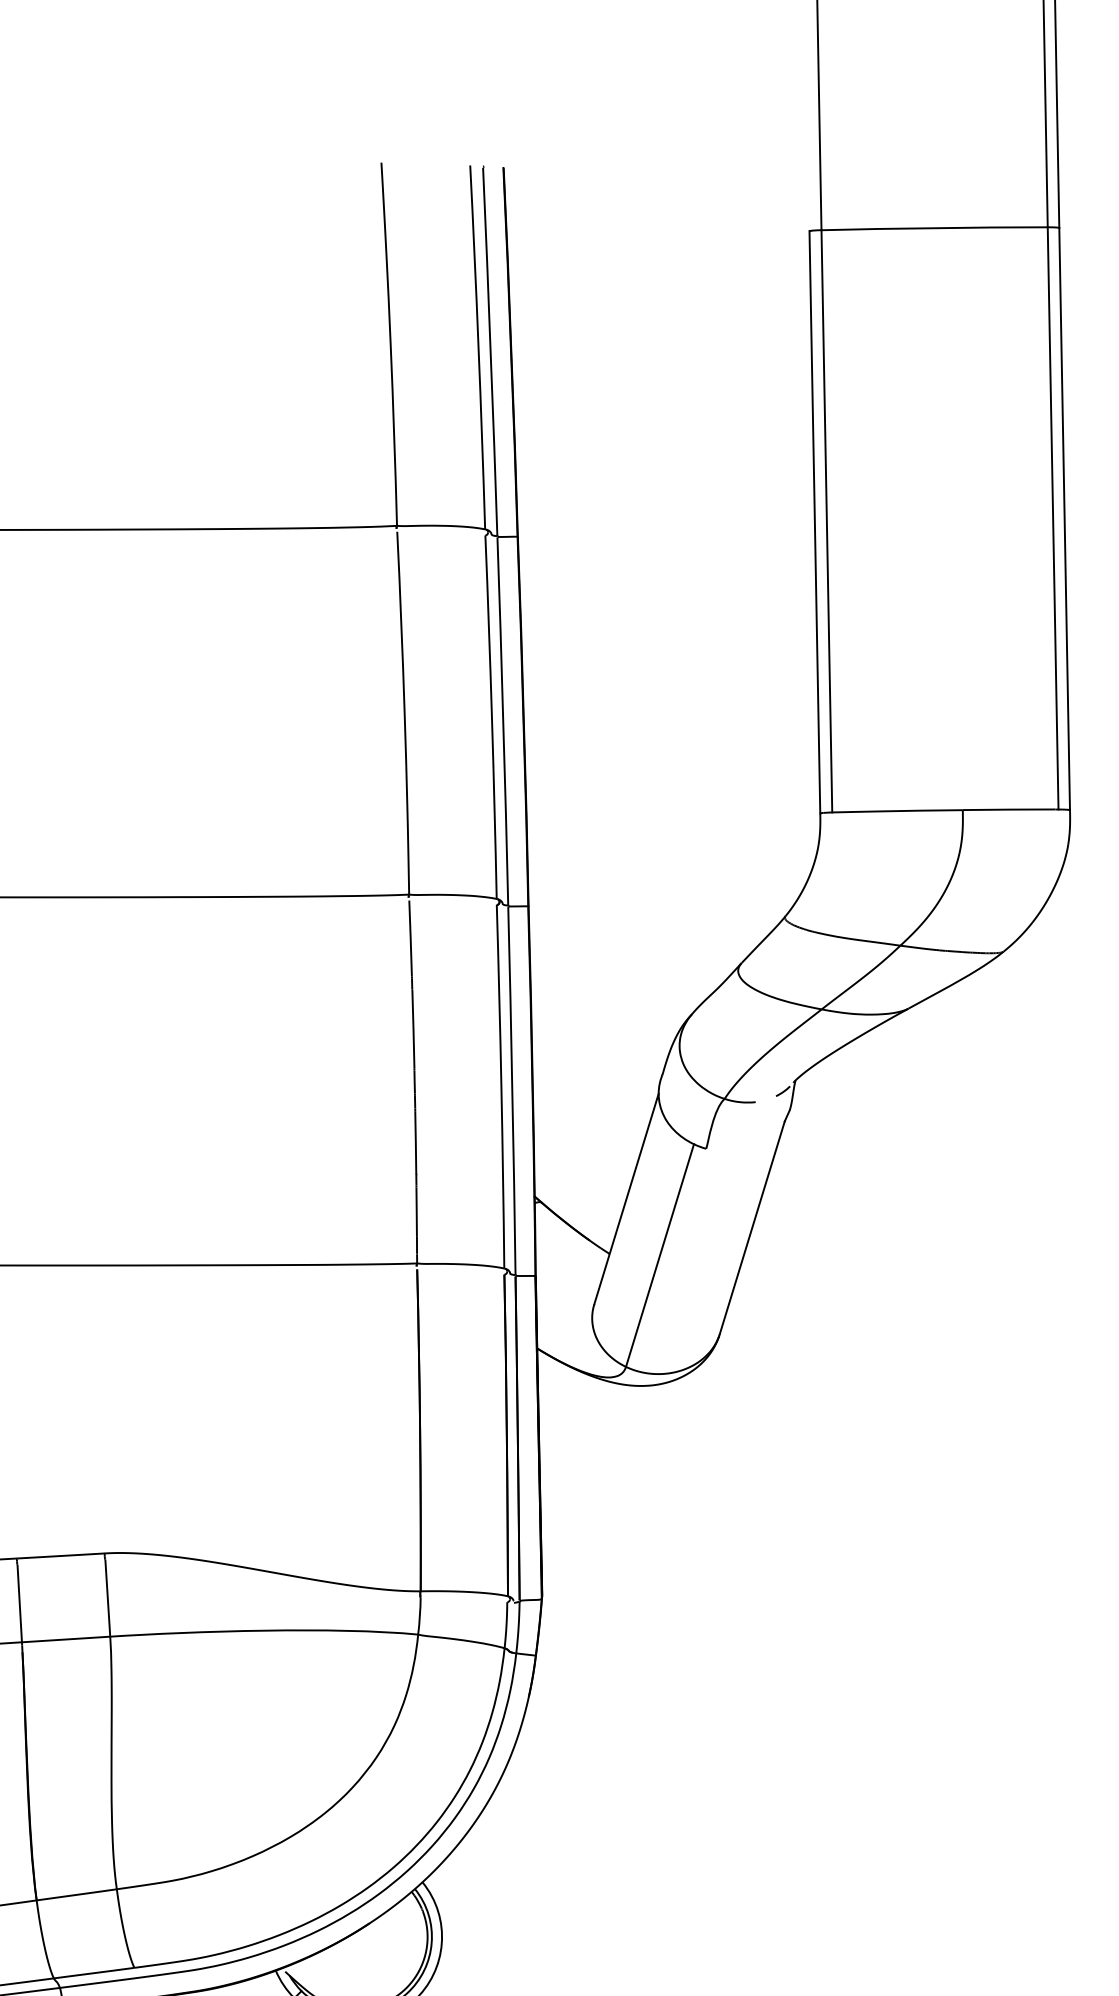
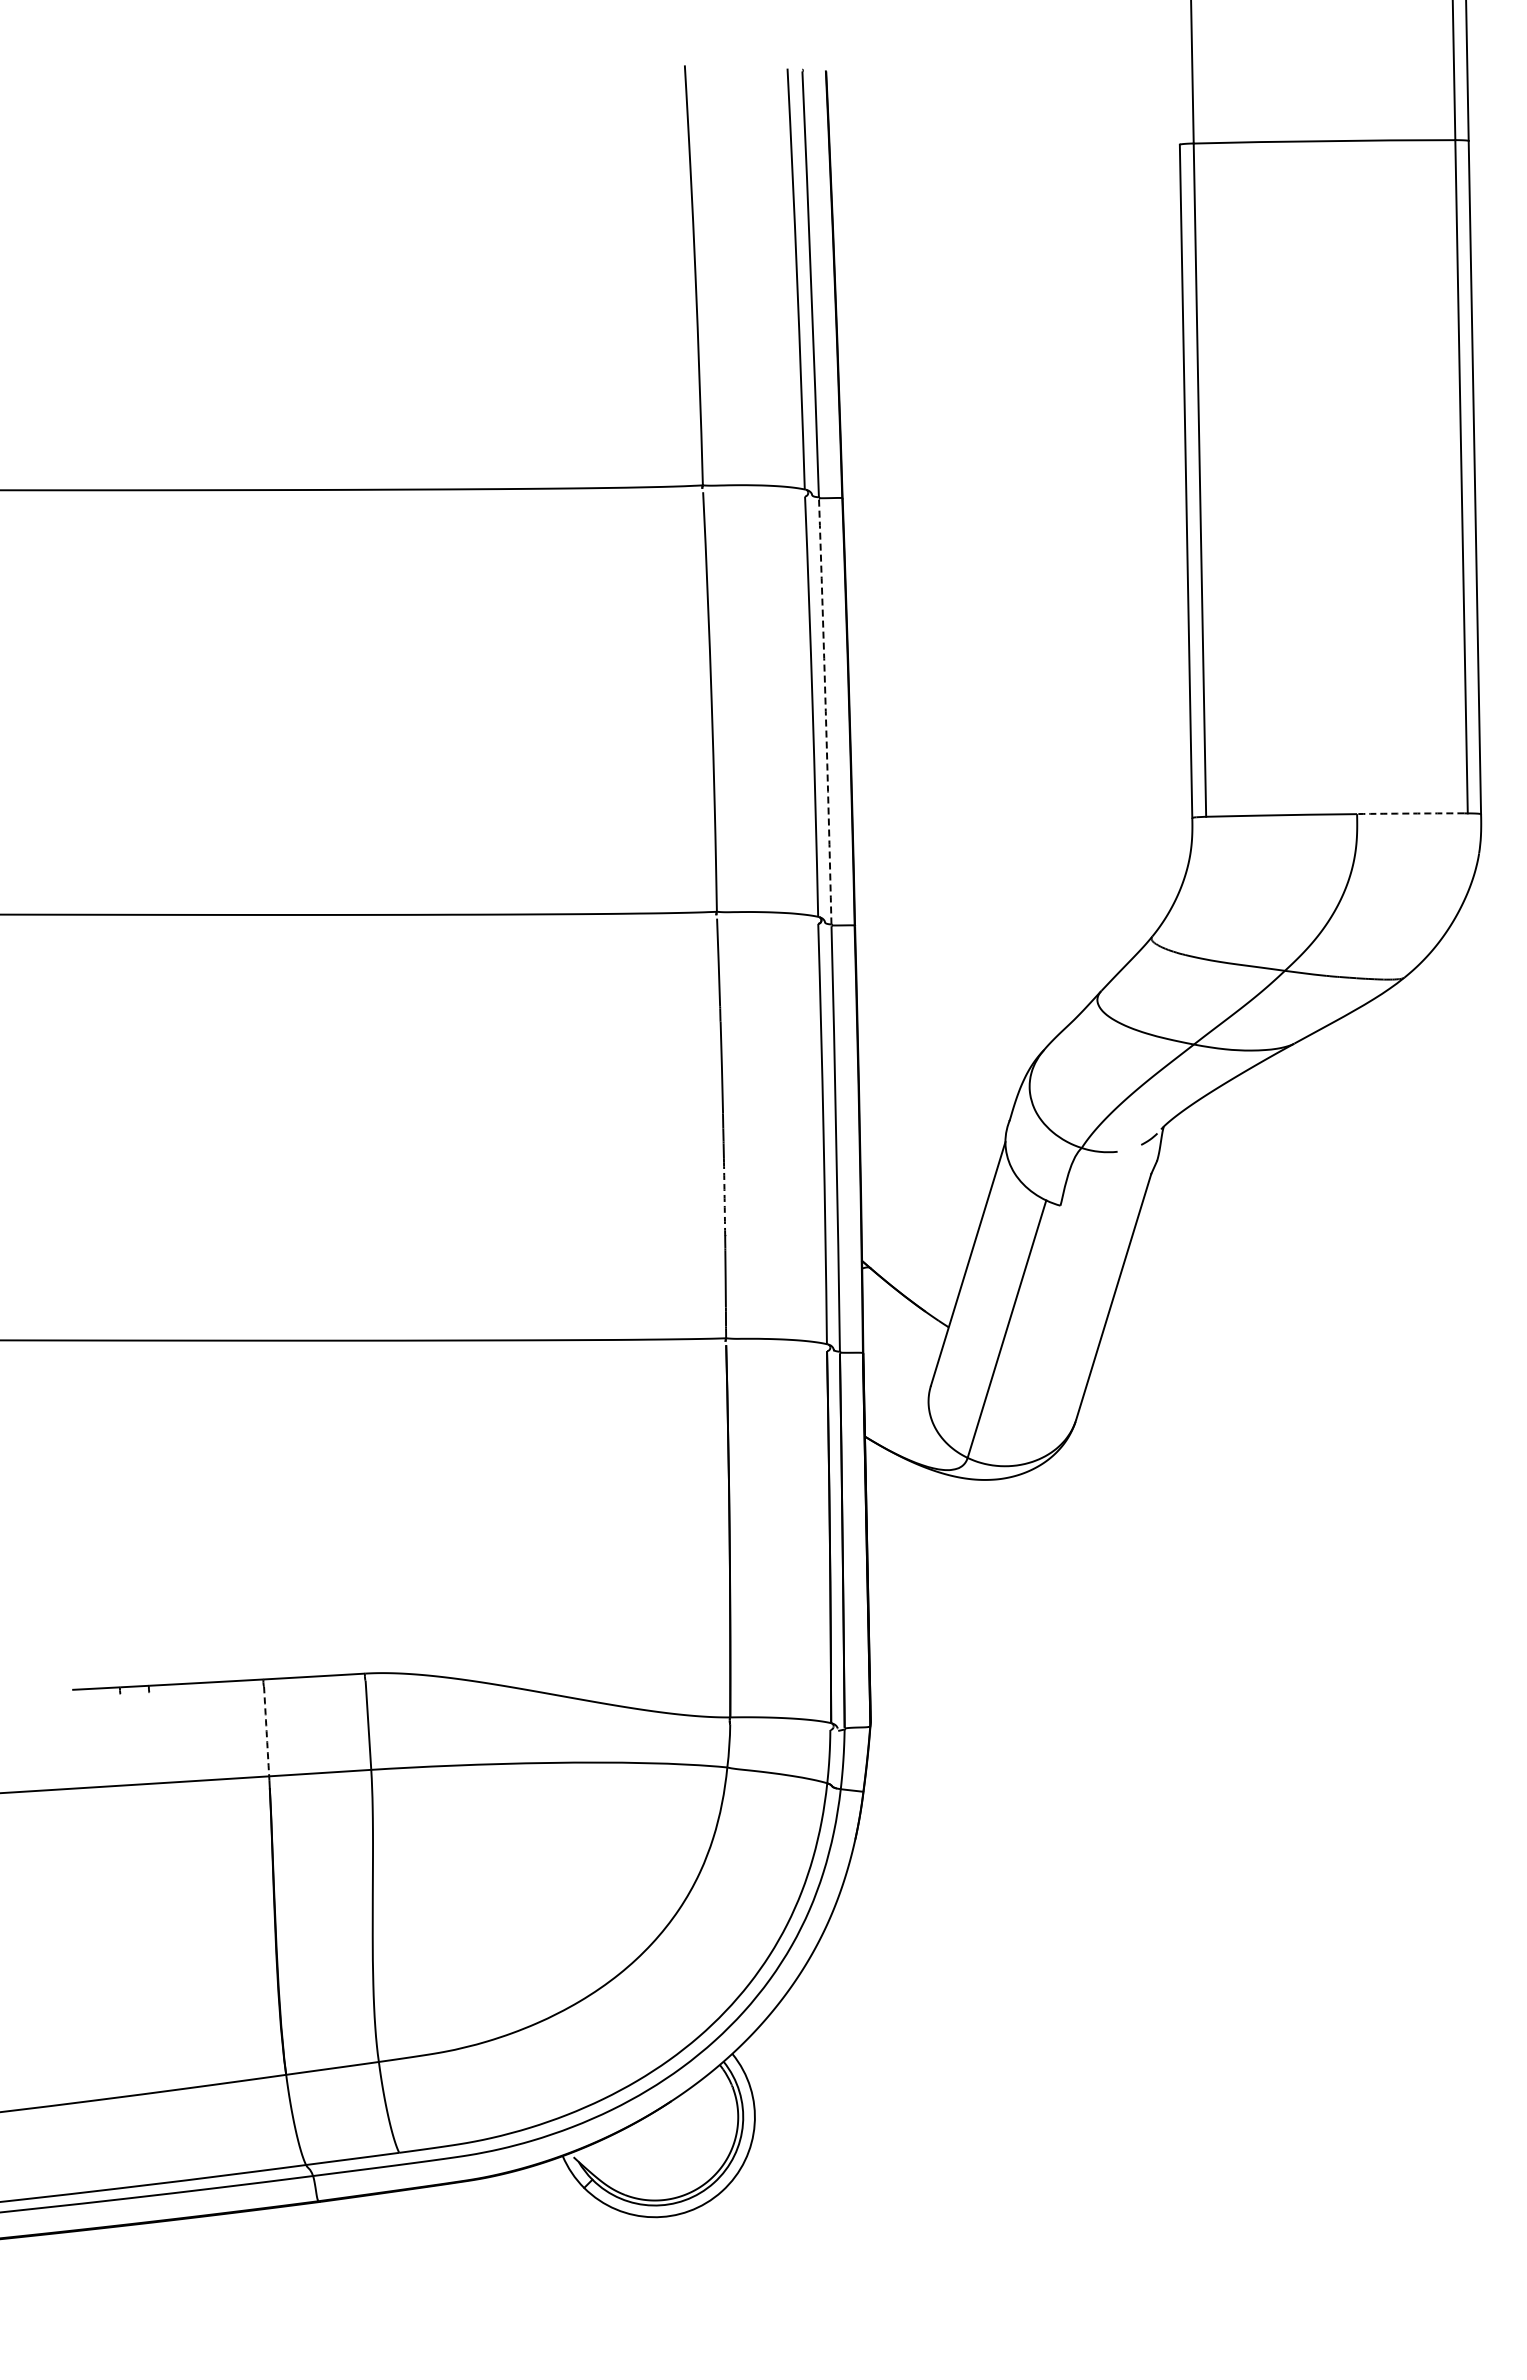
arc: (503, 721) -> (825, 711), solid -> dashed
arc: (1008, 809) -> (1410, 813), solid -> dashed
arc: (415, 1142) -> (724, 1198), solid -> dashed
arc: (19, 1603) -> (266, 1731), solid -> dashed

